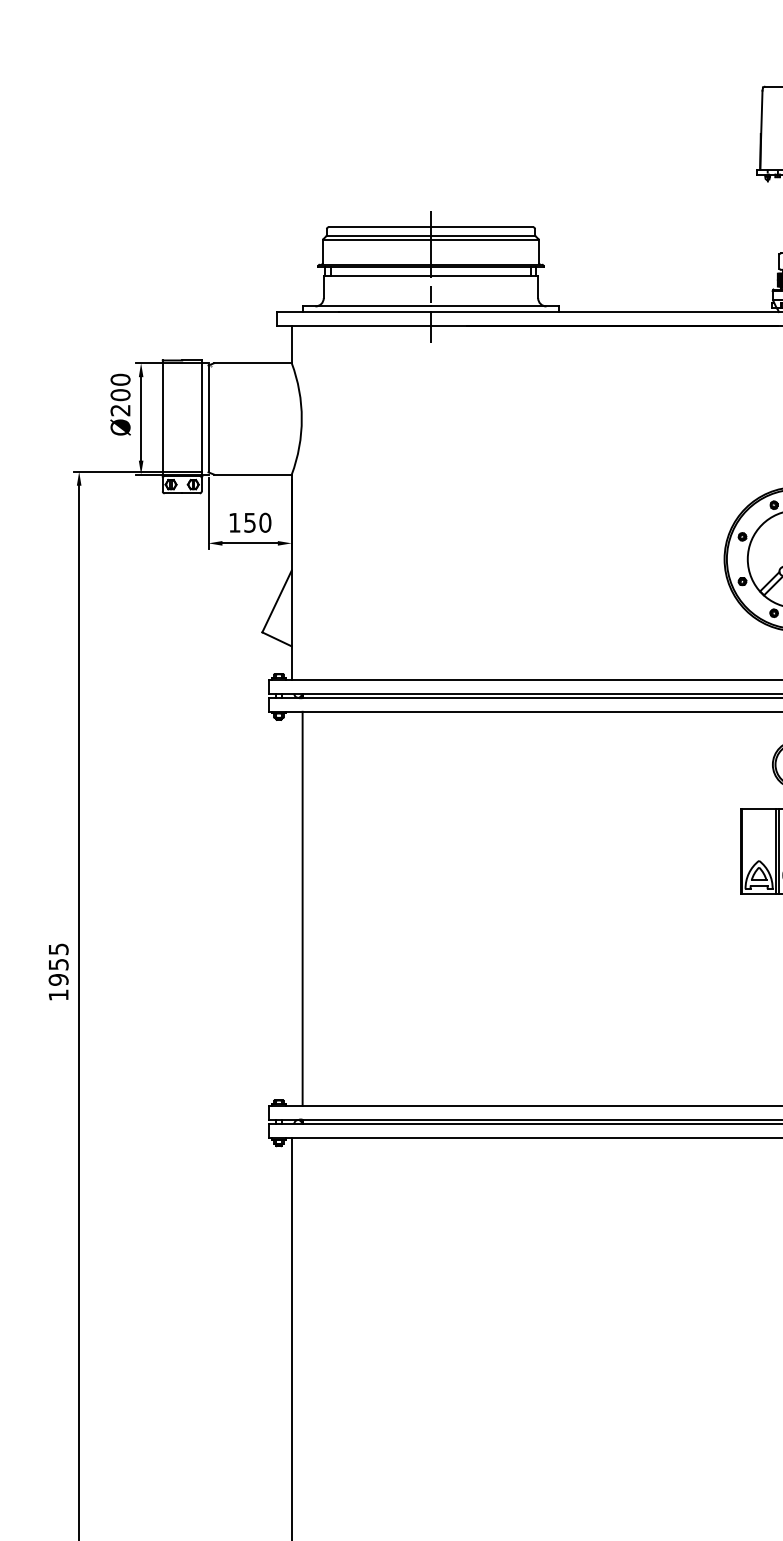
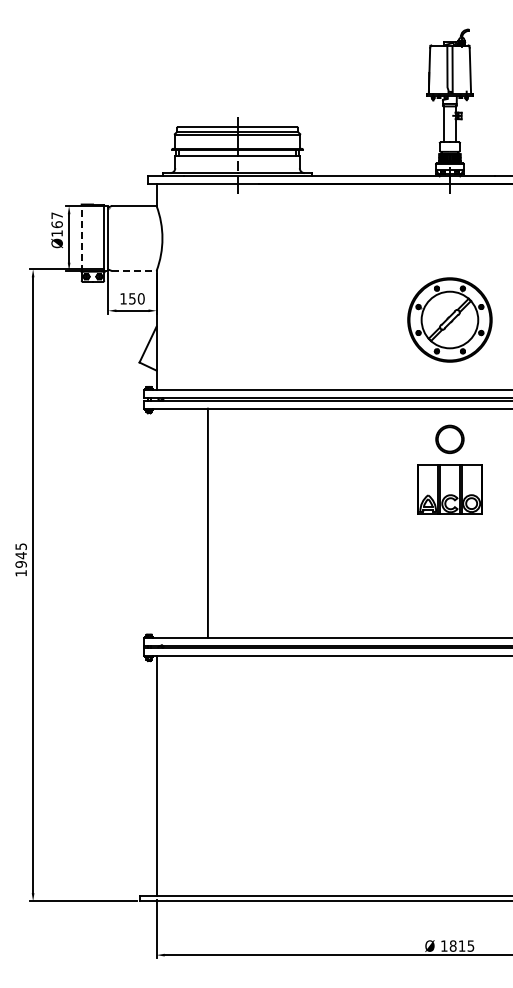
text: (119, 394) -> (56, 224), Ø200 -> Ø167
line: (162, 418) -> (81, 238), solid -> dashed
line: (253, 474) -> (134, 270), solid -> dashed
line: (301, 907) -> (207, 522), moved
text: (57, 964) -> (20, 555), 1955 -> 1945

